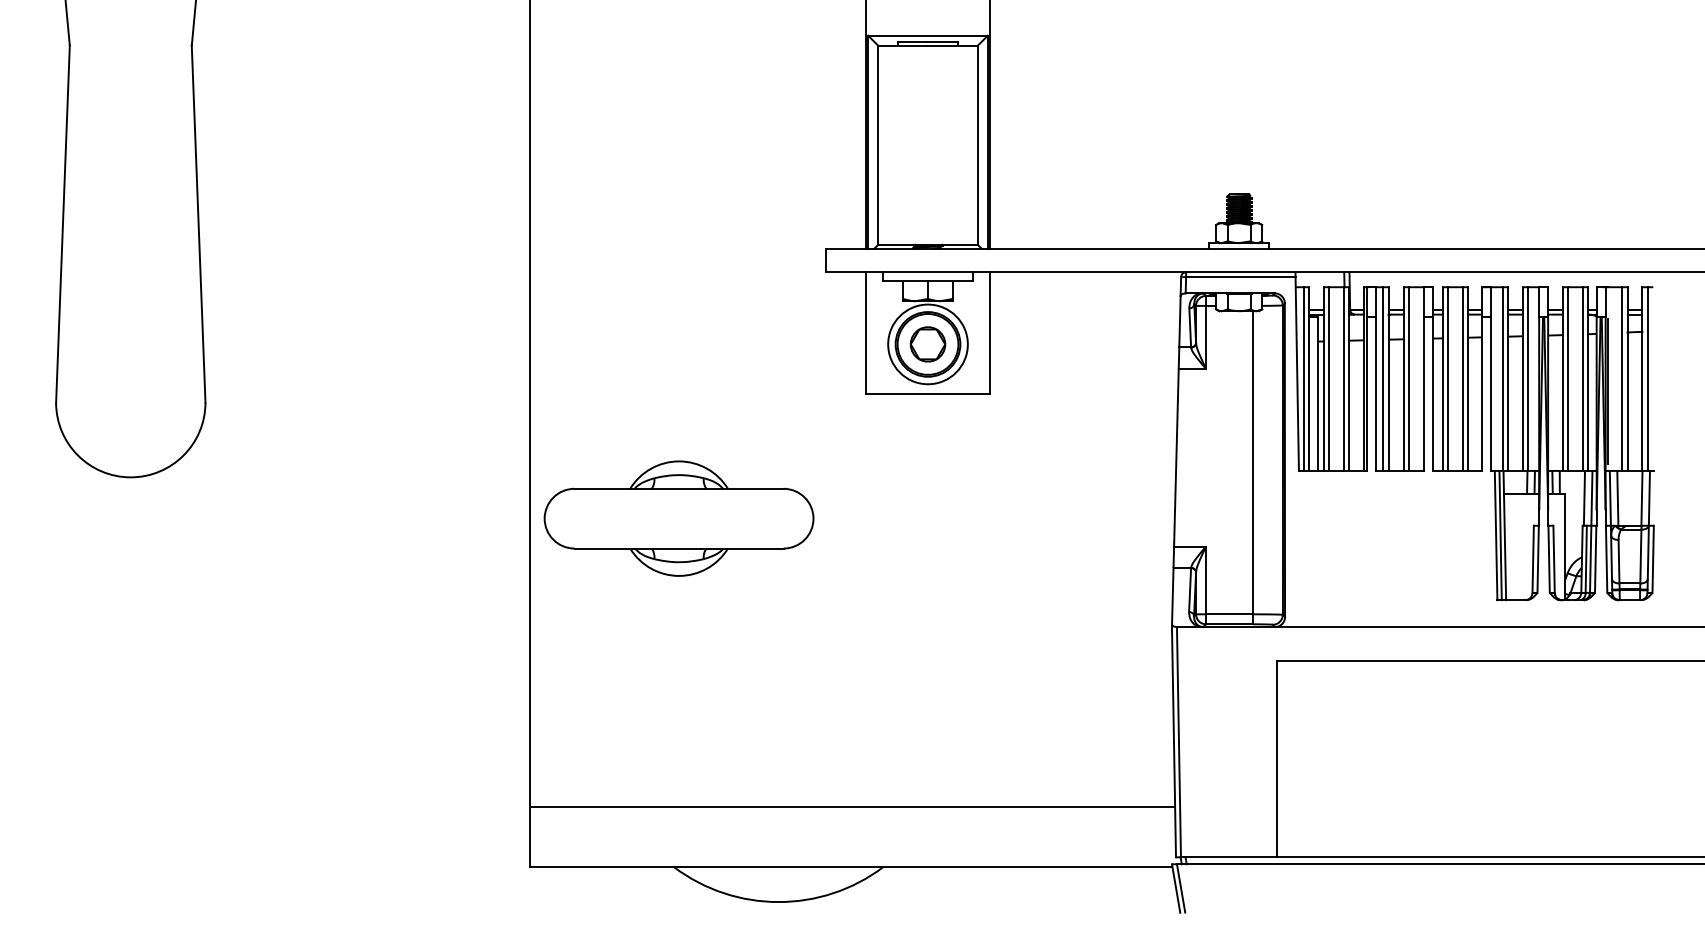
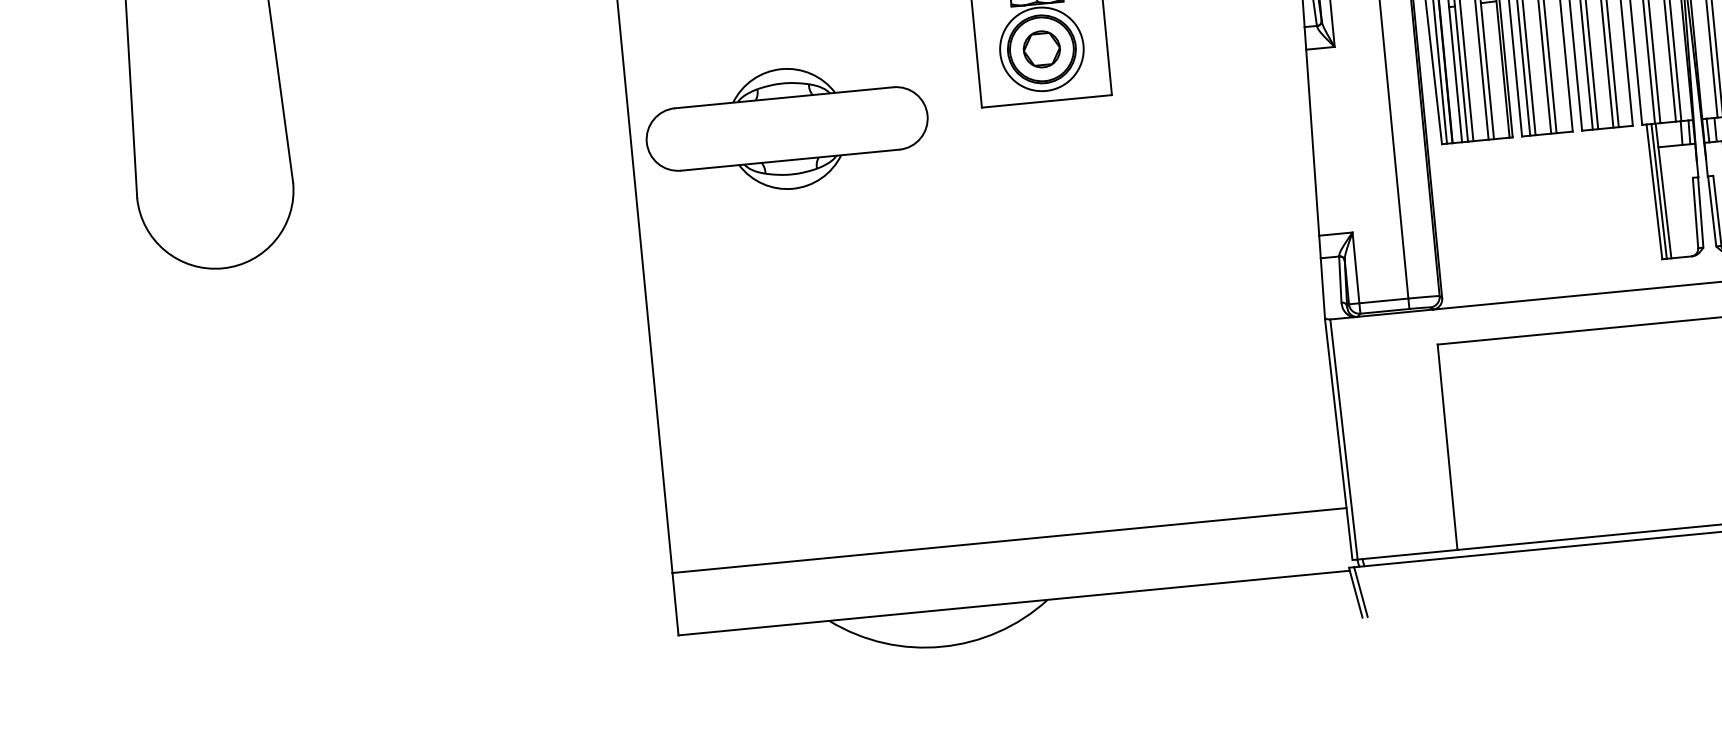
part: (678, 518) -> (786, 128), moved

